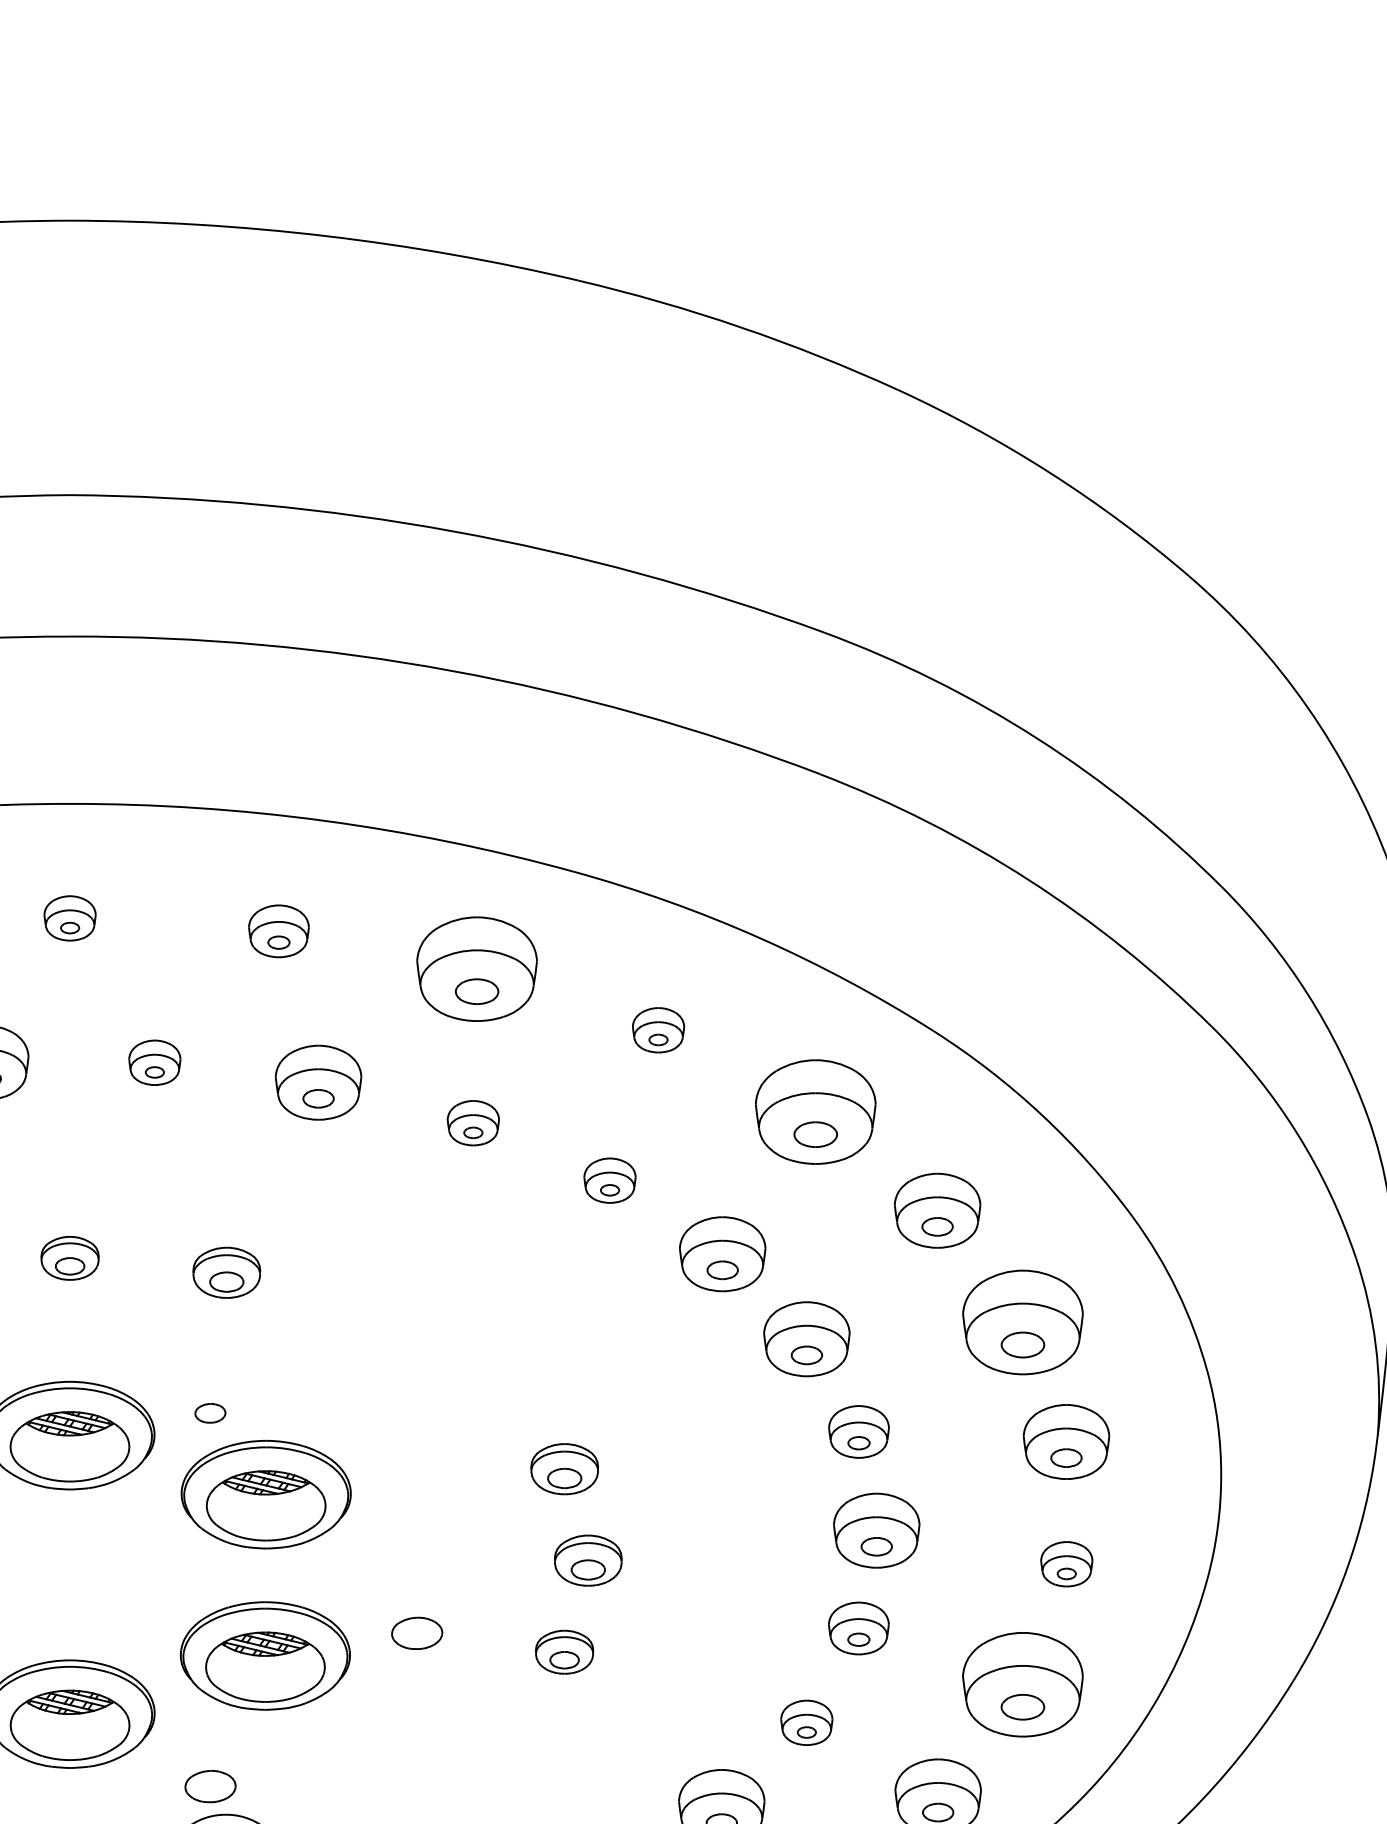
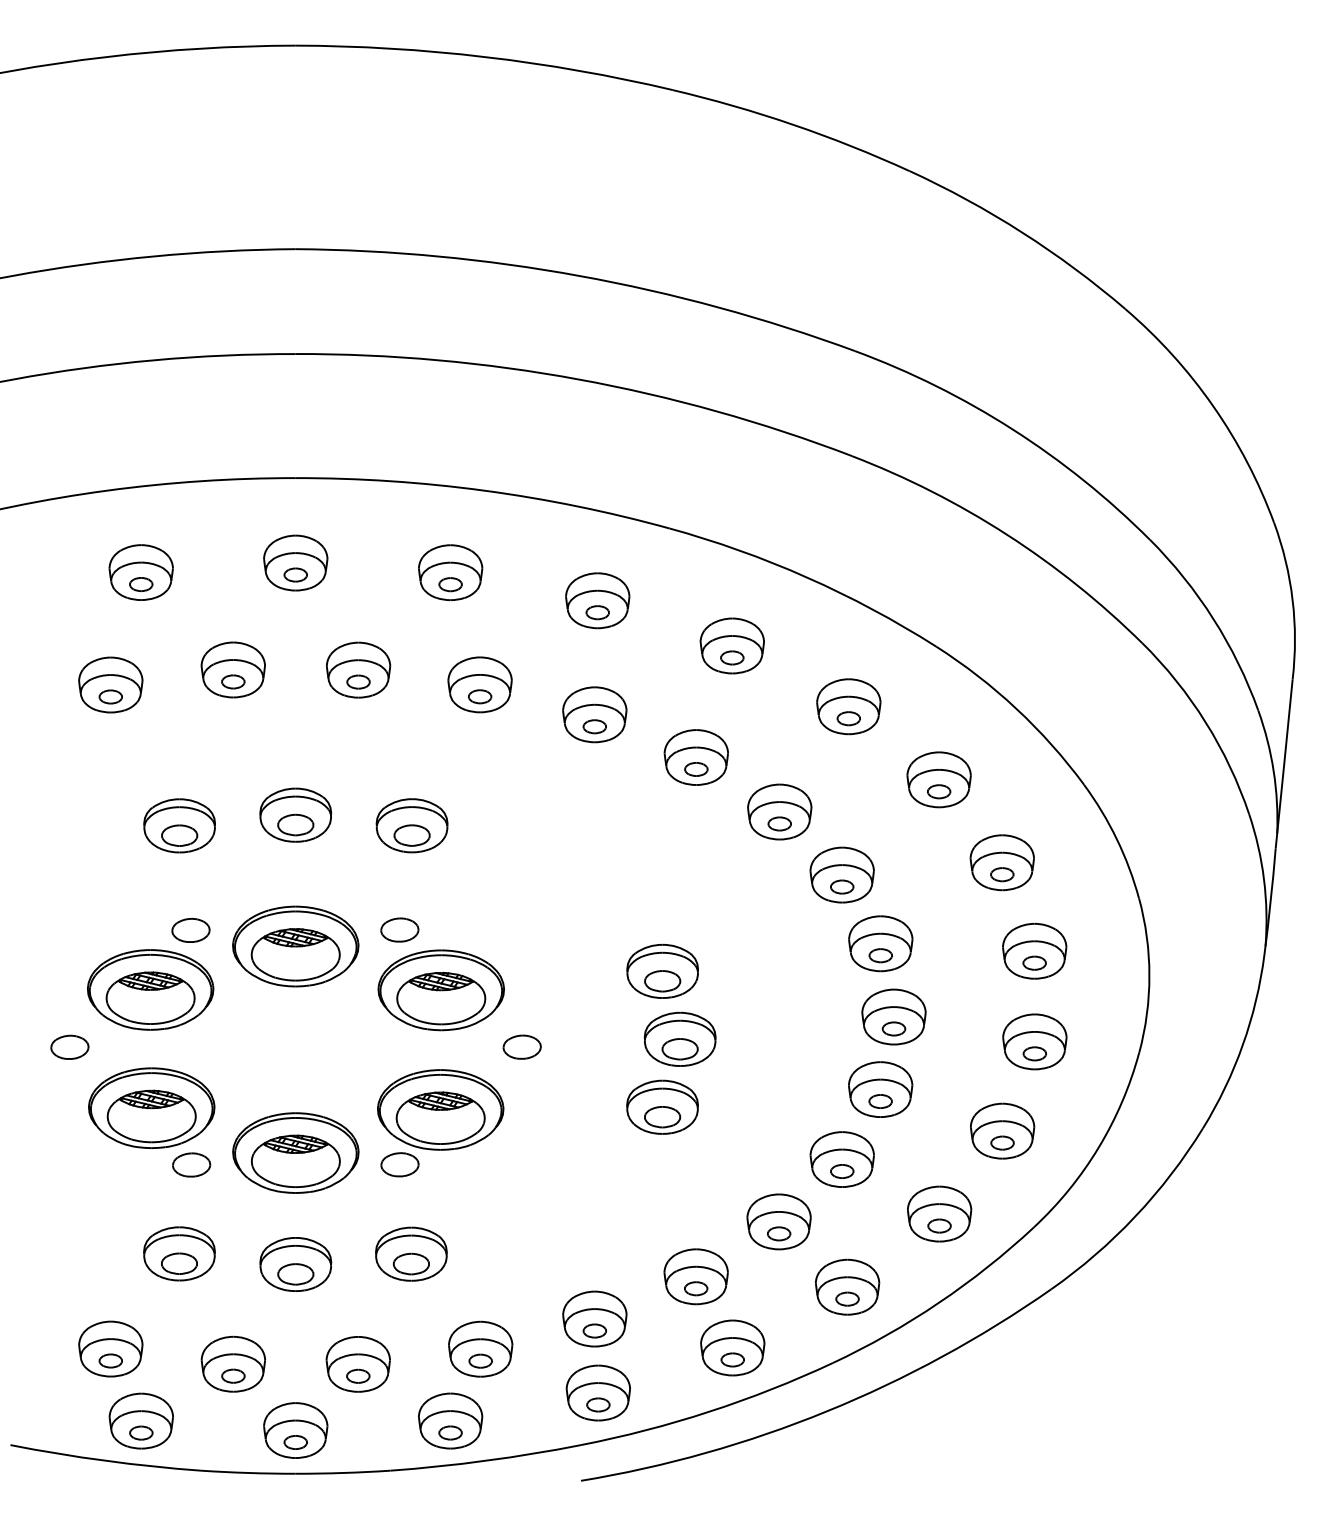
part: (69, 917) -> (295, 562), size x1.67
part: (278, 931) -> (450, 572), size x1.43
part: (476, 968) -> (597, 600), size x0.71
part: (657, 1029) -> (731, 645), size x1.67
part: (154, 1061) -> (358, 669), size x1.67
part: (815, 1111) -> (848, 706), size x0.71
part: (472, 1122) -> (594, 714), size x1.67
part: (609, 1180) -> (695, 757), size x1.67
part: (69, 1257) -> (295, 814), size x1.67
part: (226, 1272) -> (411, 825), size x1.43
part: (1021, 1322) -> (1001, 862), size x0.71
part: (209, 1412) -> (399, 929), size x1.67
part: (858, 1431) -> (880, 943), size x1.43
part: (564, 1469) -> (662, 971), size x1.43
part: (587, 1559) -> (679, 1038), size x1.43
part: (1066, 1563) -> (1034, 1041), size x1.67
part: (858, 1628) -> (880, 1089), size x1.43
part: (416, 1632) -> (521, 1046), moved
part: (564, 1651) -> (662, 1106), size x1.67
part: (1023, 1683) -> (1002, 1130), size x0.71
part: (805, 1722) -> (841, 1159), size x1.67
part: (209, 1786) -> (399, 1164), moved

